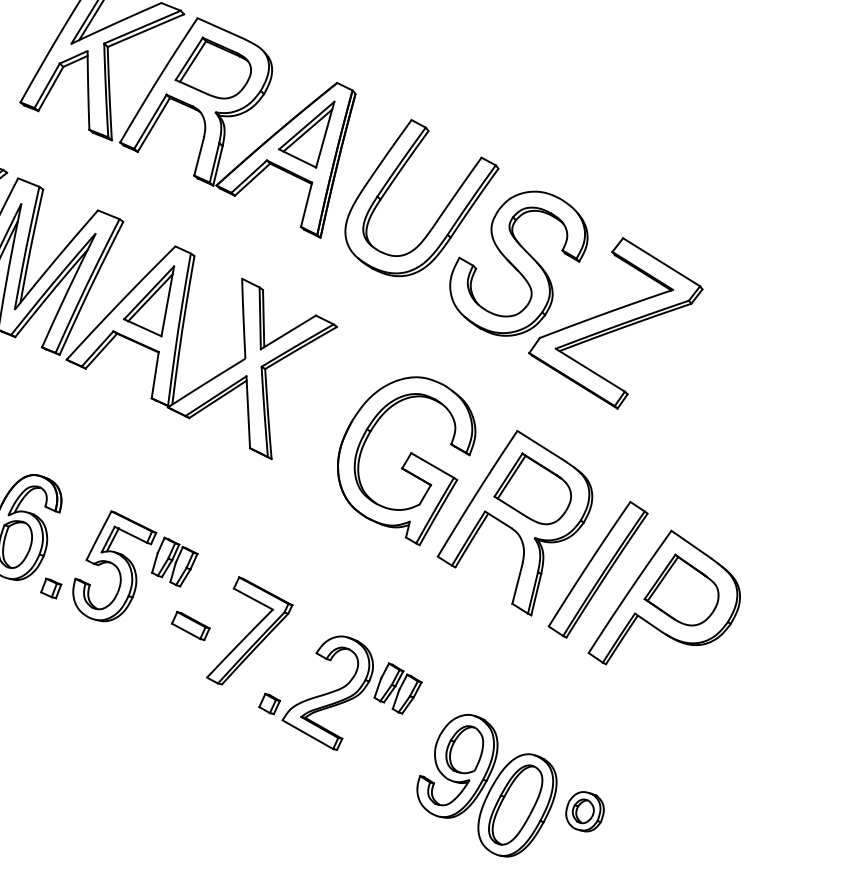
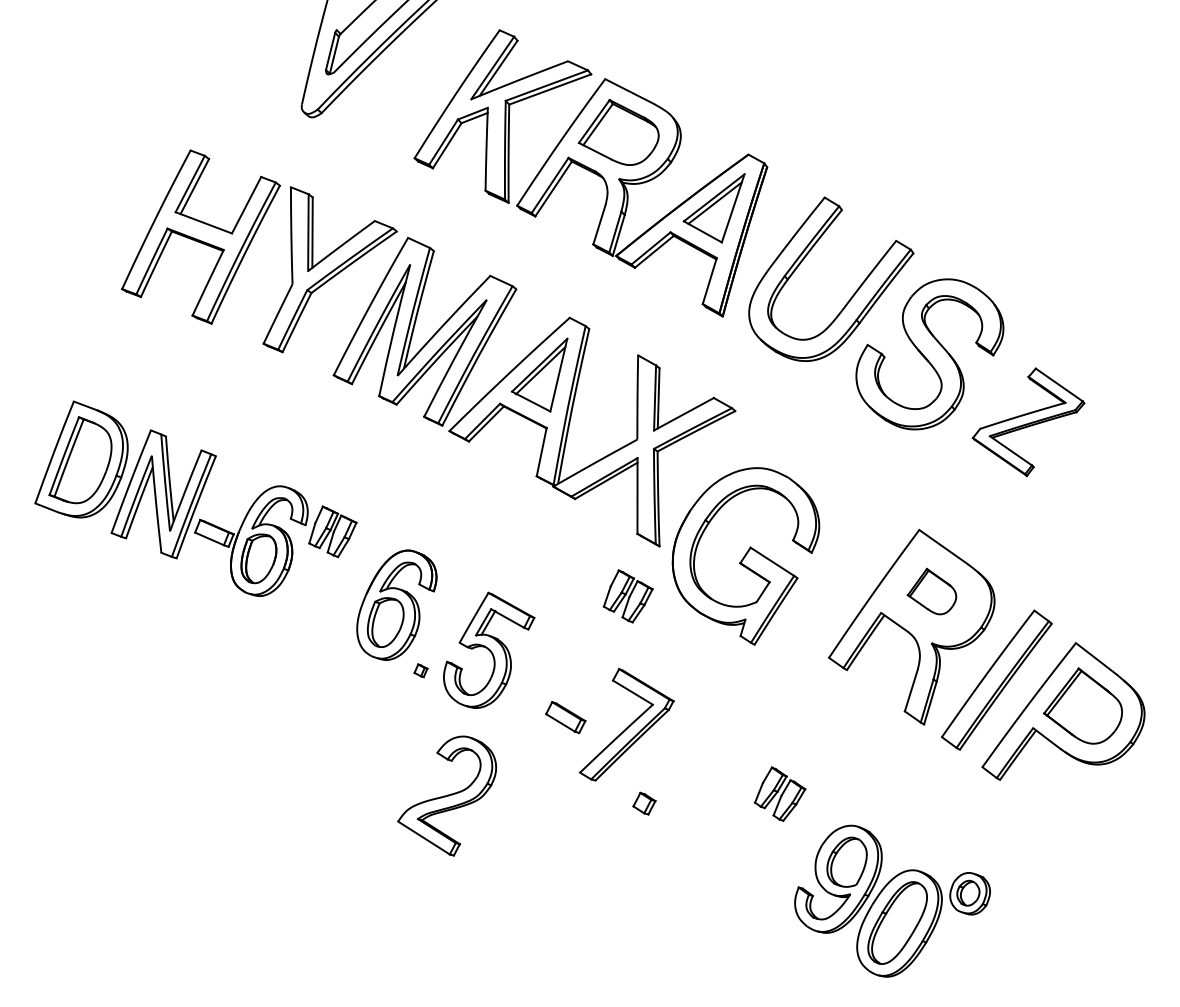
part: (615, 322) -> (1028, 421), size x0.6
part: (406, 461) -> (745, 556), moved
part: (531, 488) -> (931, 591), size x0.6
part: (174, 562) -> (627, 596), moved
part: (50, 588) -> (420, 670), size x0.6
part: (327, 693) -> (446, 795), moved
part: (584, 811) -> (969, 893), moved

